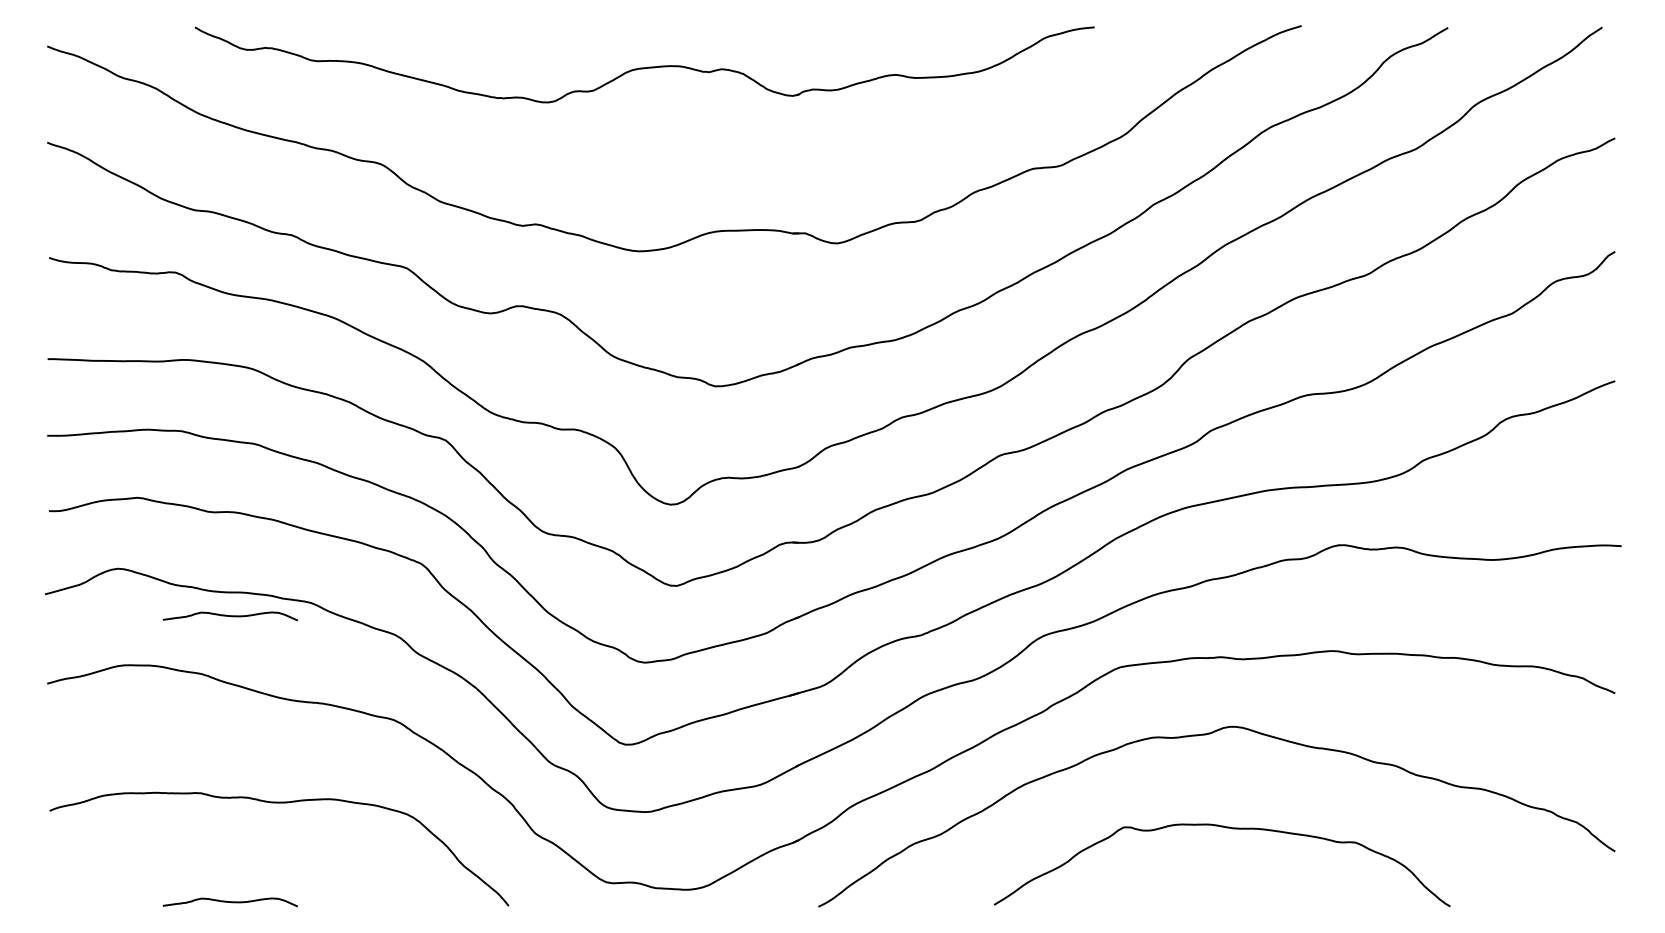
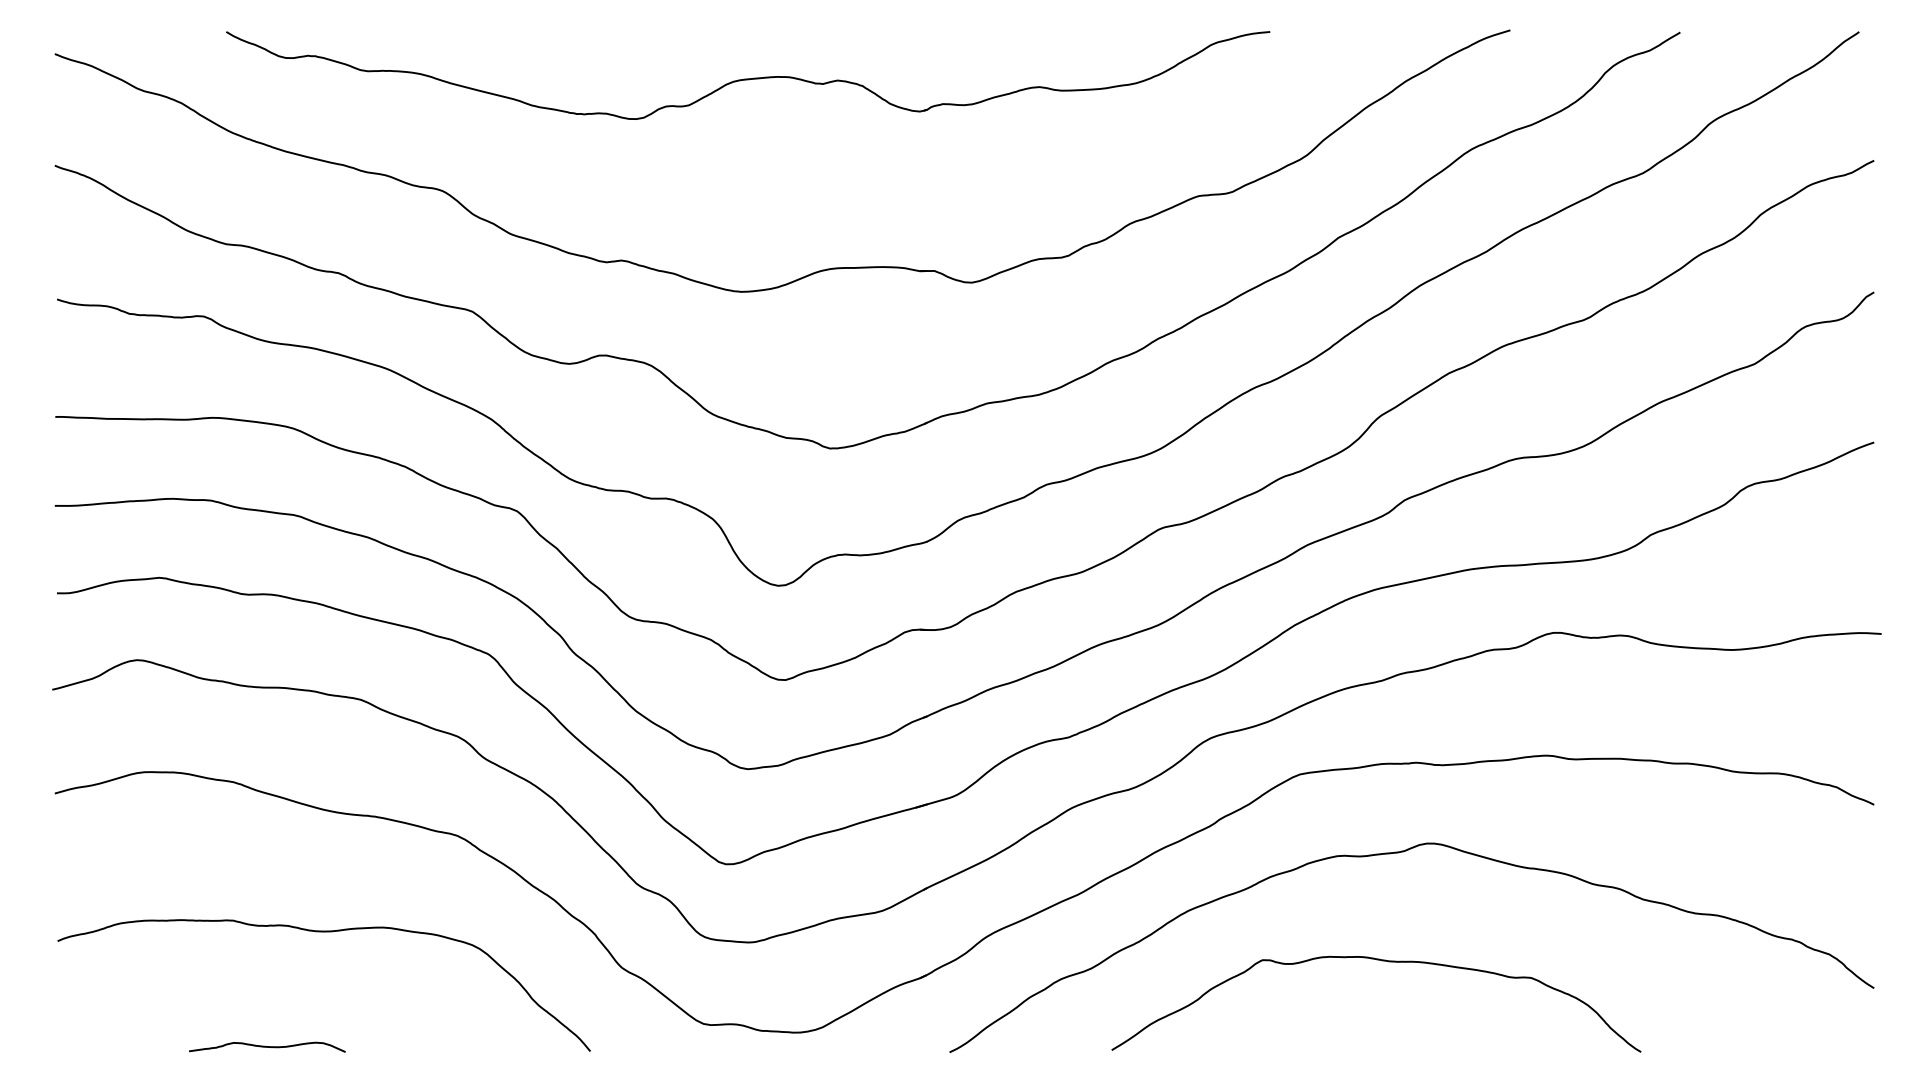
curve: (229, 616) -> (266, 715), removed
curve: (1226, 828) -> (1381, 961), moved

